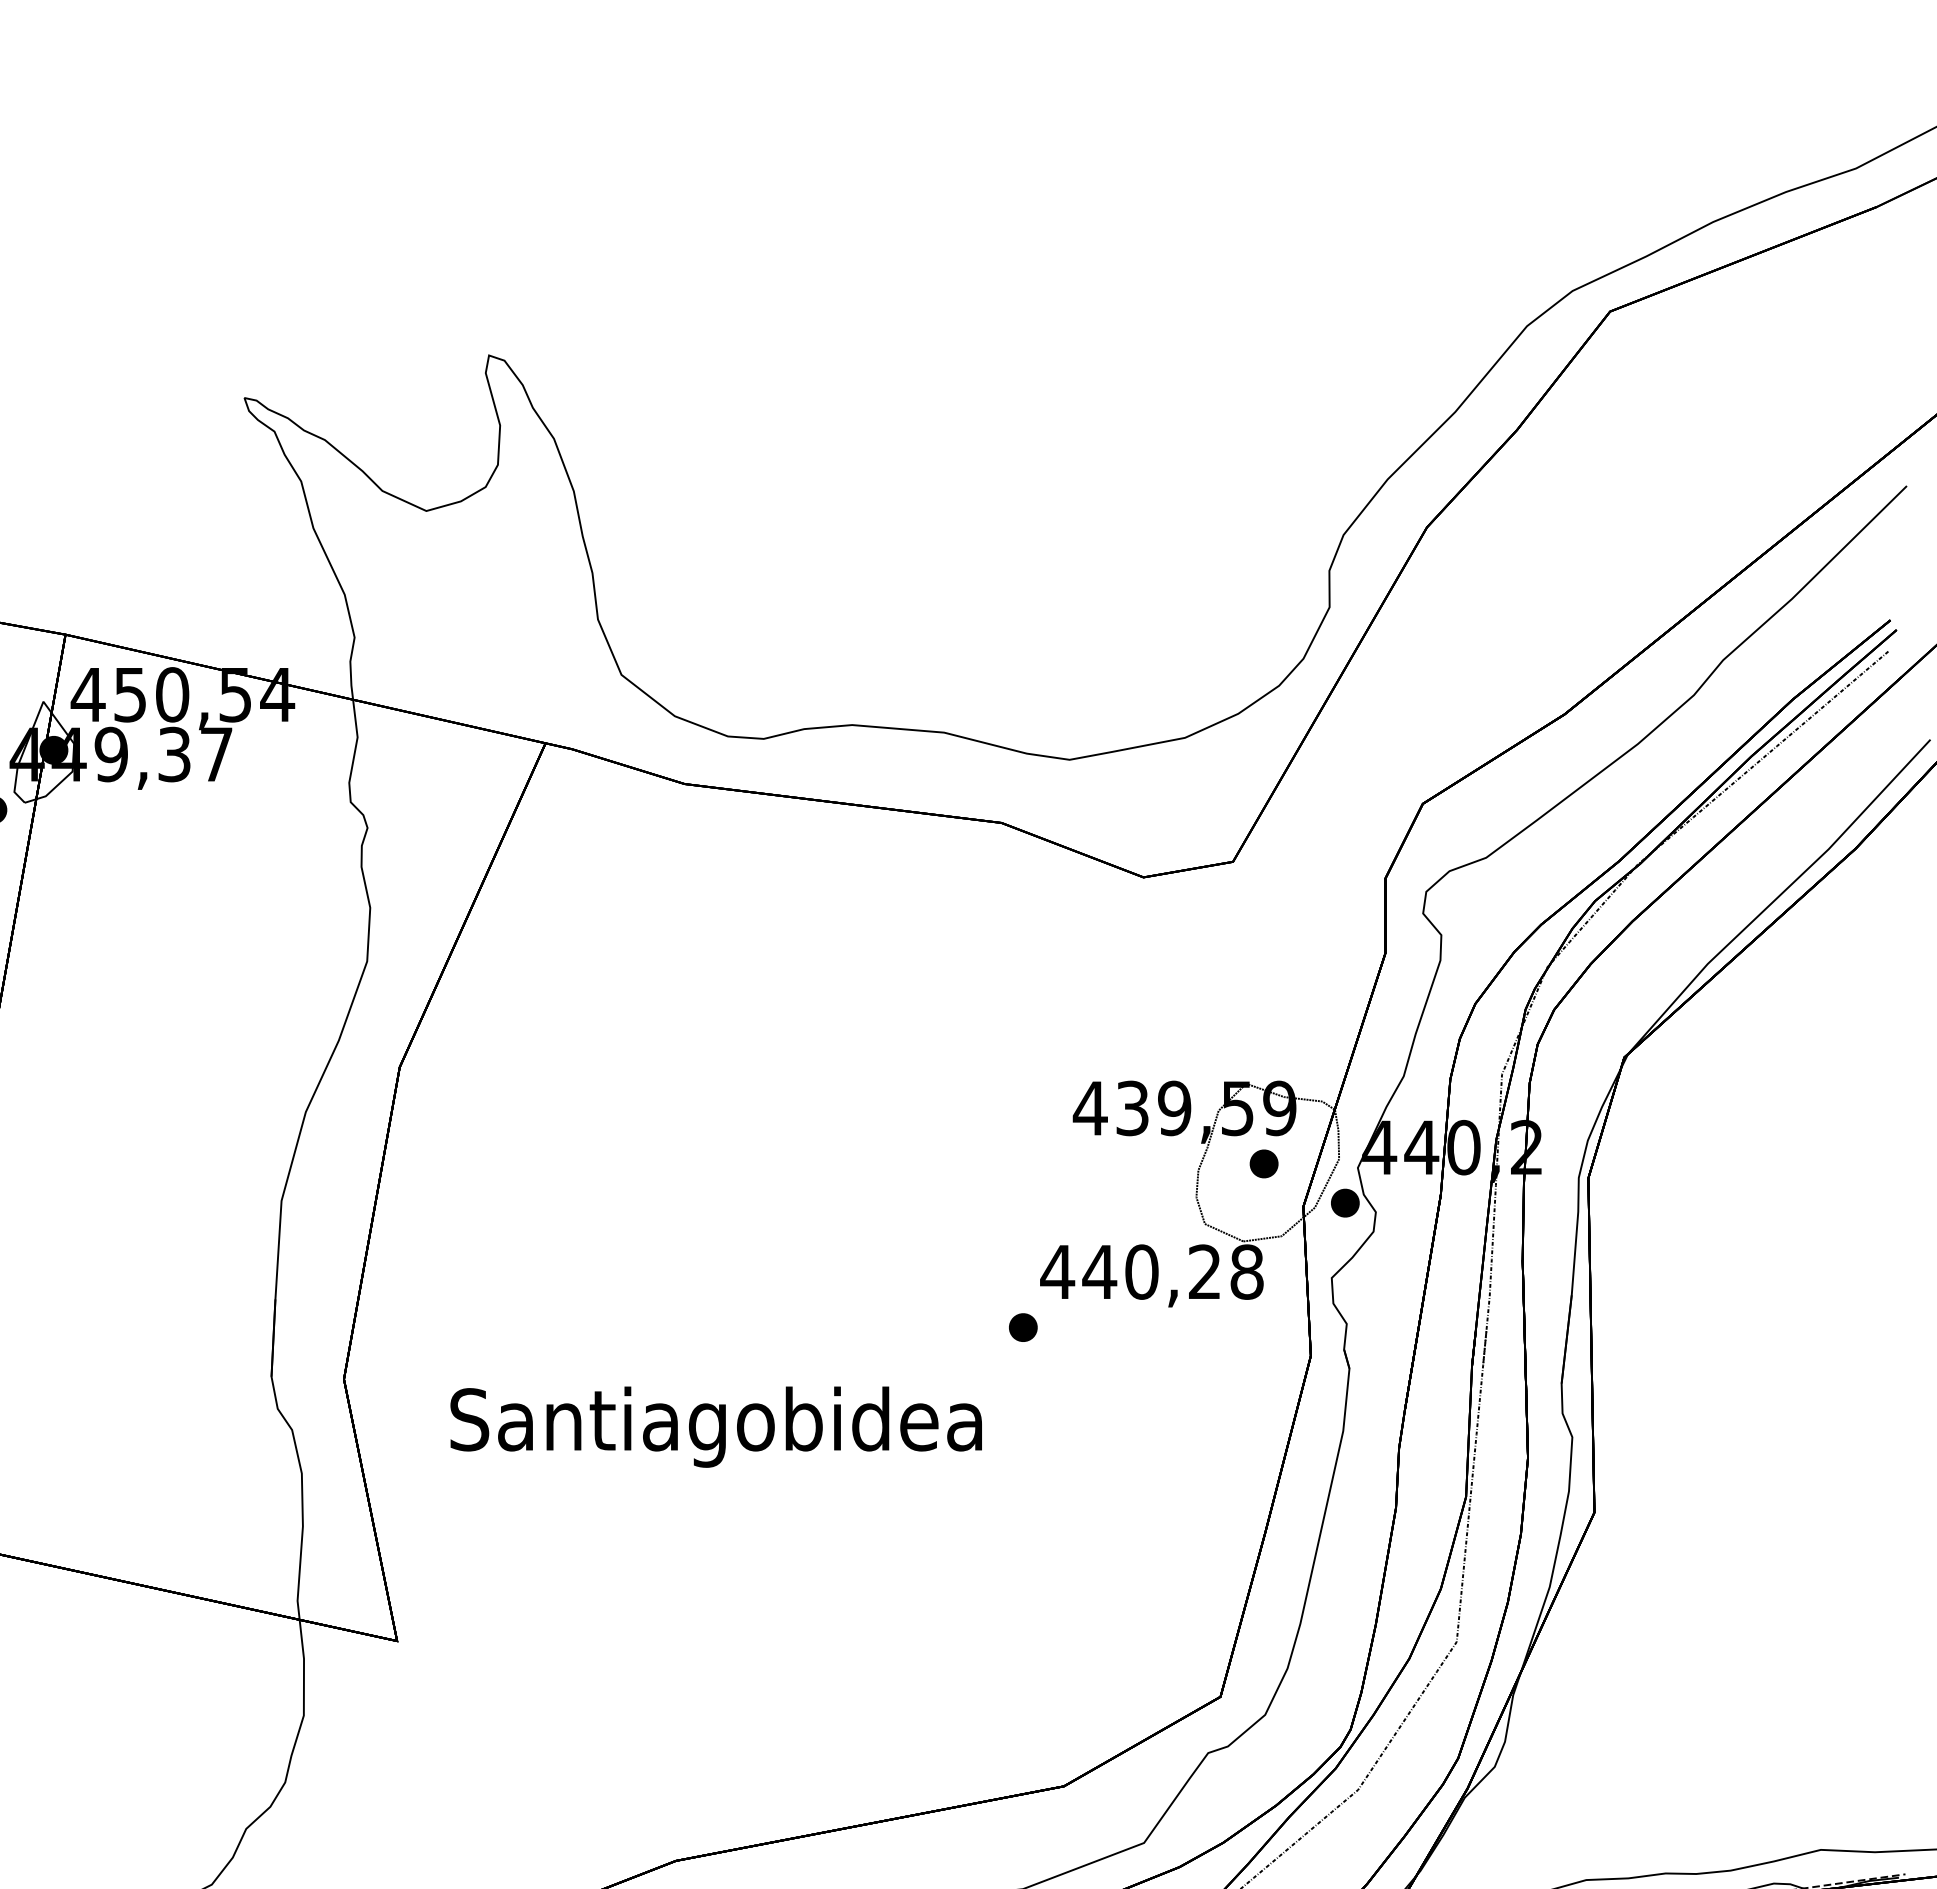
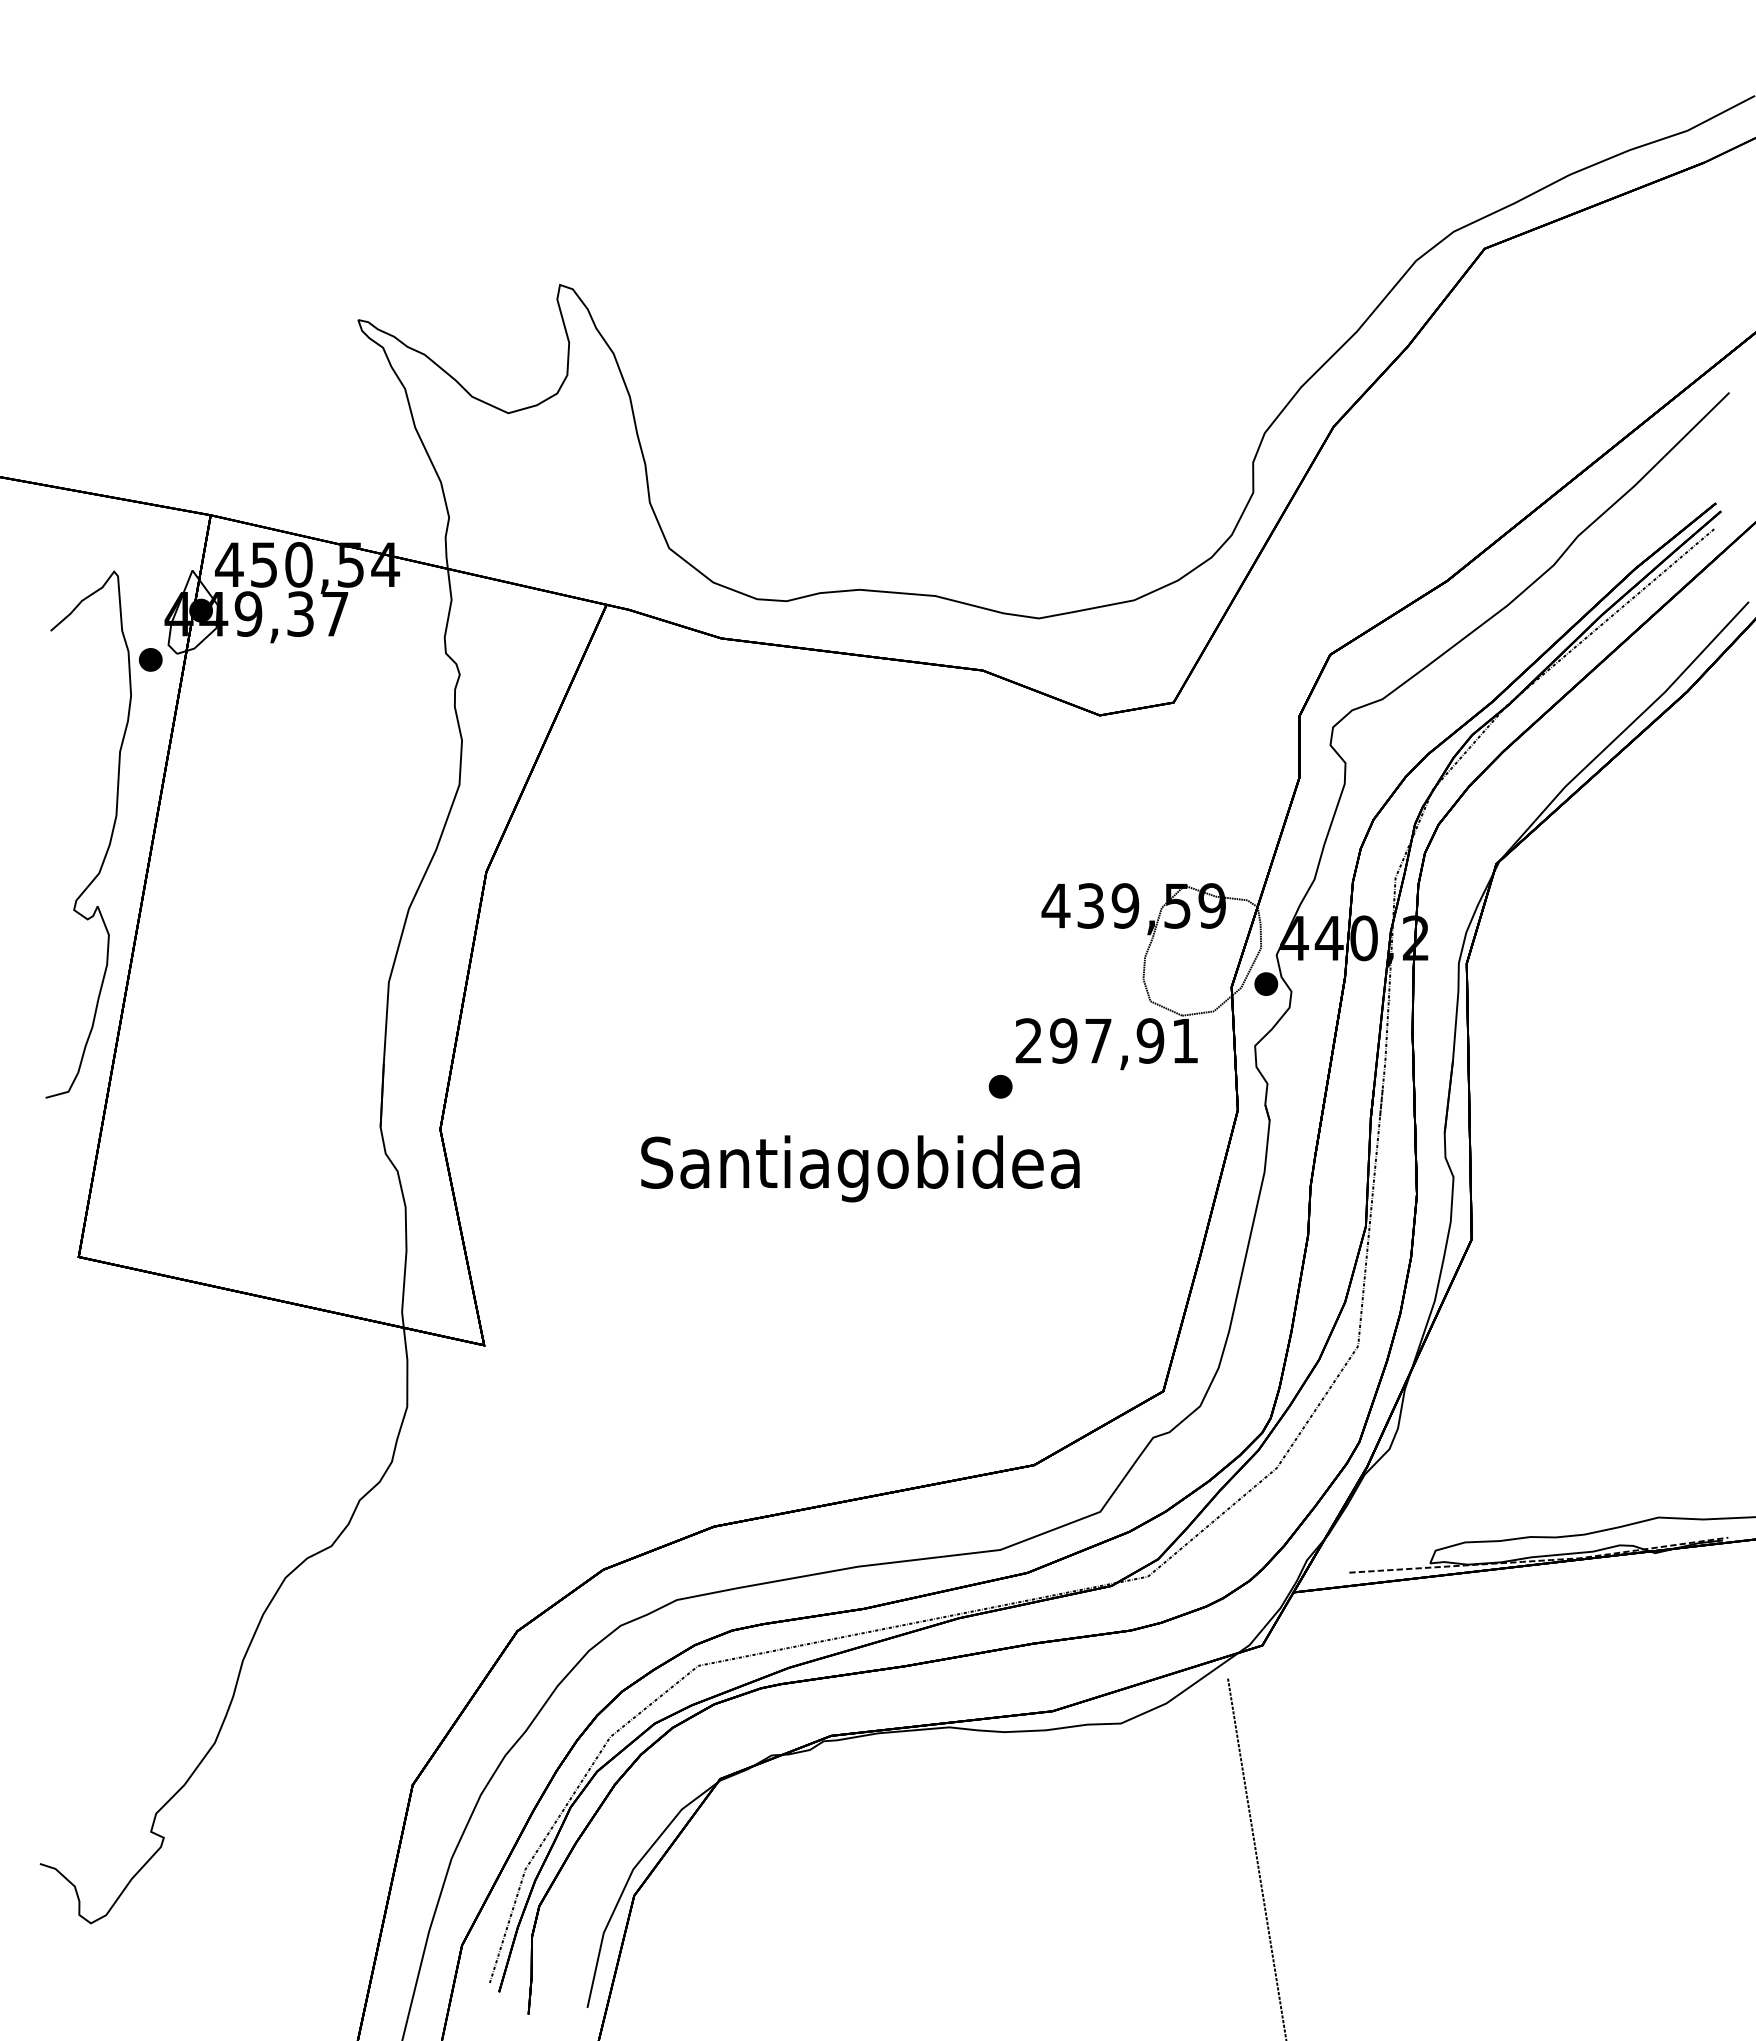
part: (1264, 1163) -> (1199, 951), removed
text: (1151, 1271) -> (1106, 1040), 440,28 -> 297,91
text: (716, 1426) -> (860, 1168), moved

